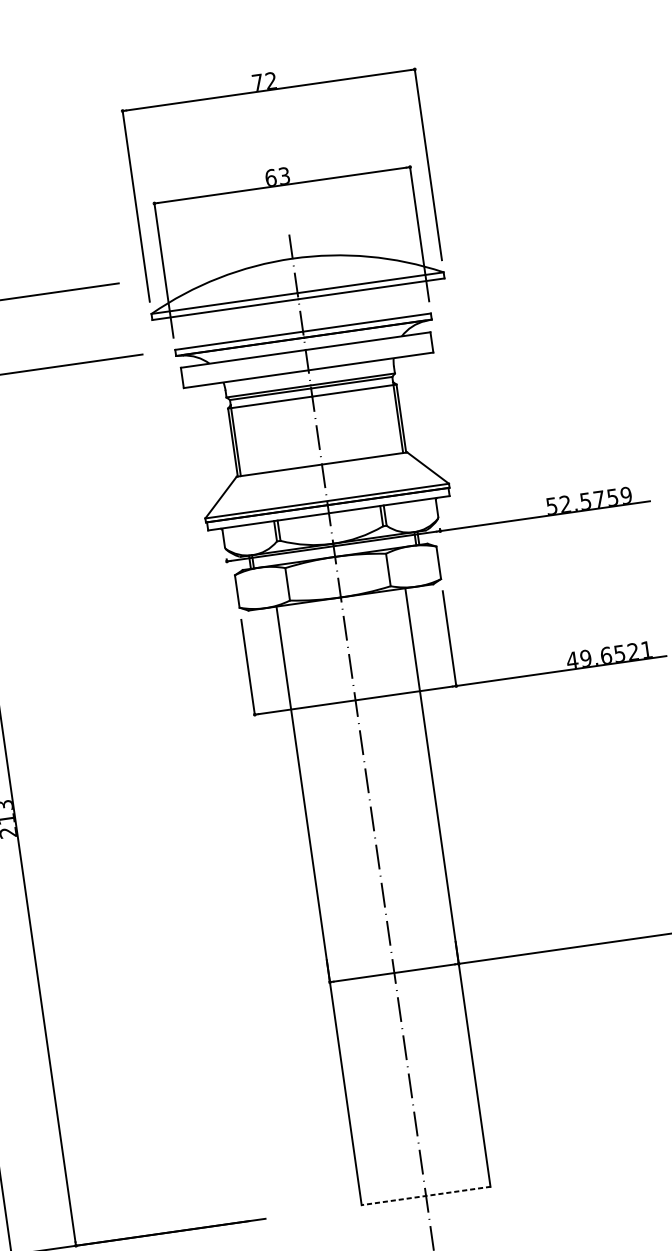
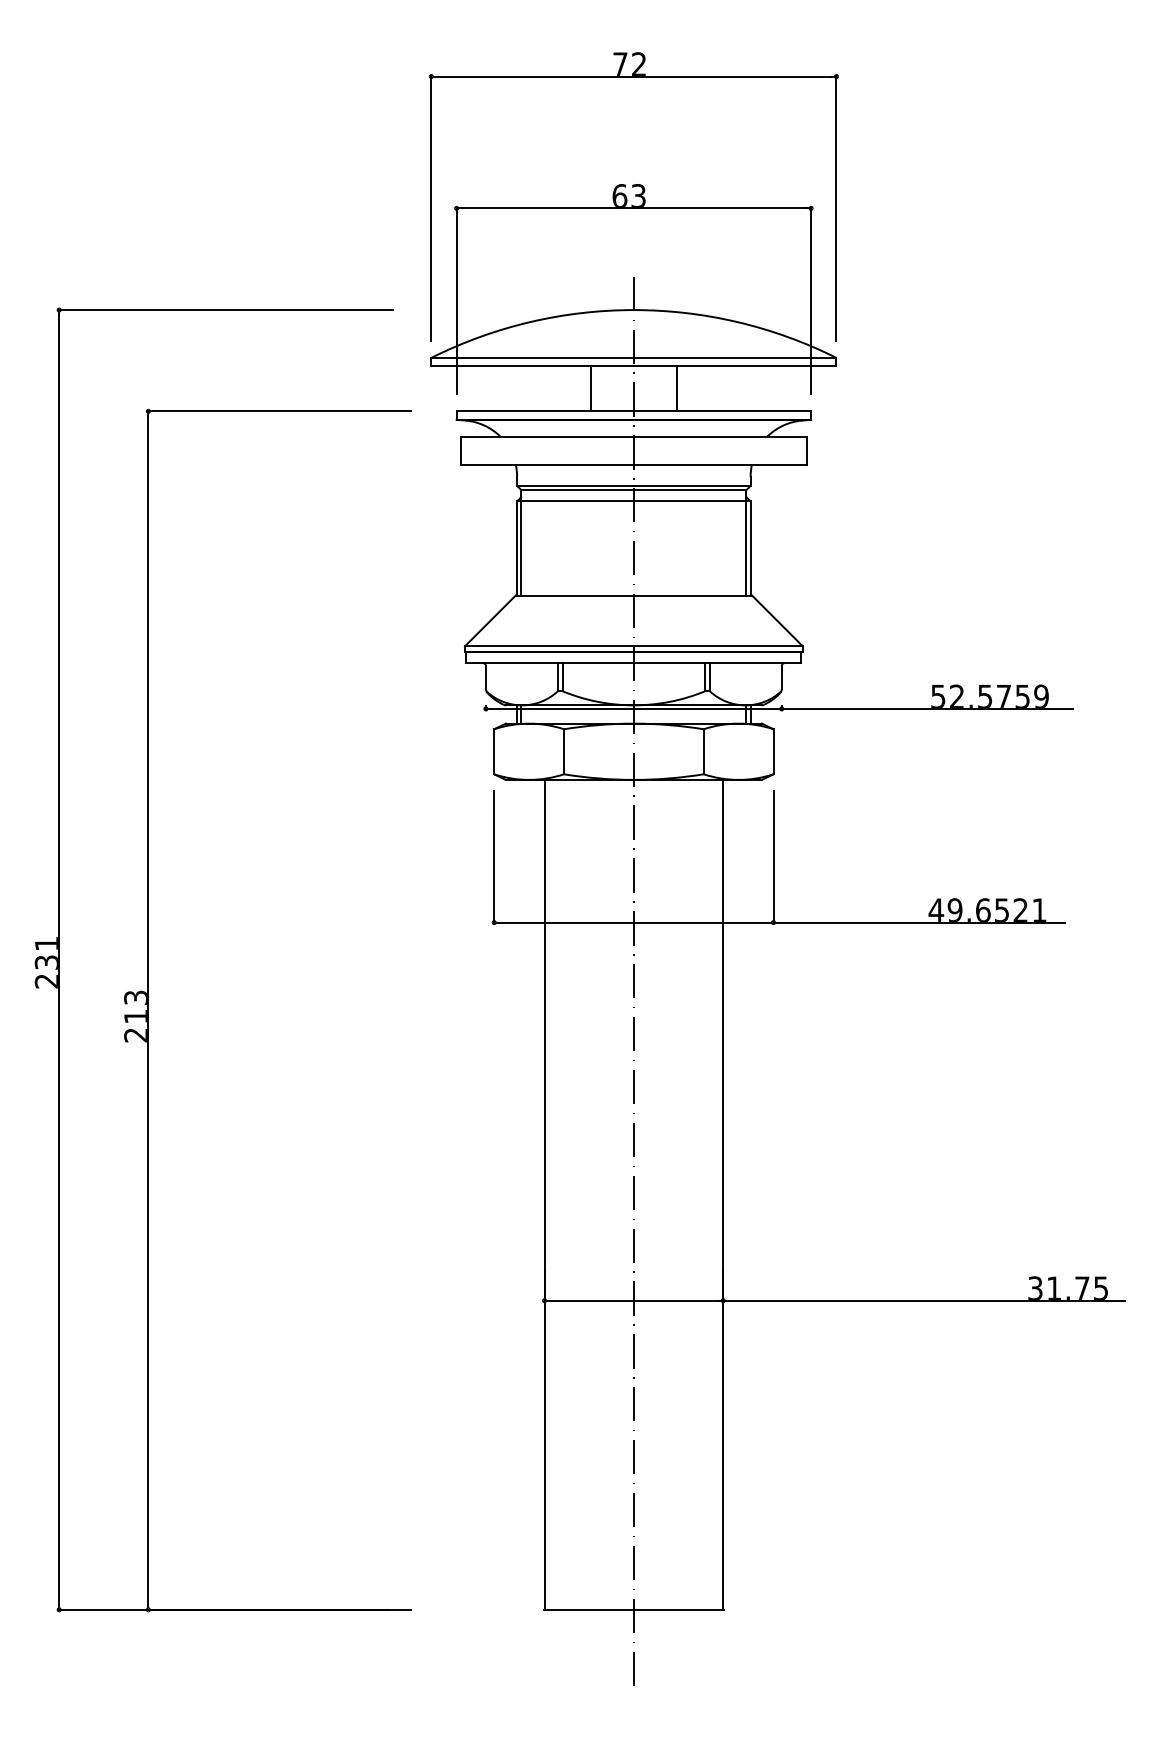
line: (331, 310) -> (676, 388), added
line: (269, 319) -> (590, 388), added
line: (425, 1195) -> (633, 1609), dashed -> solid

